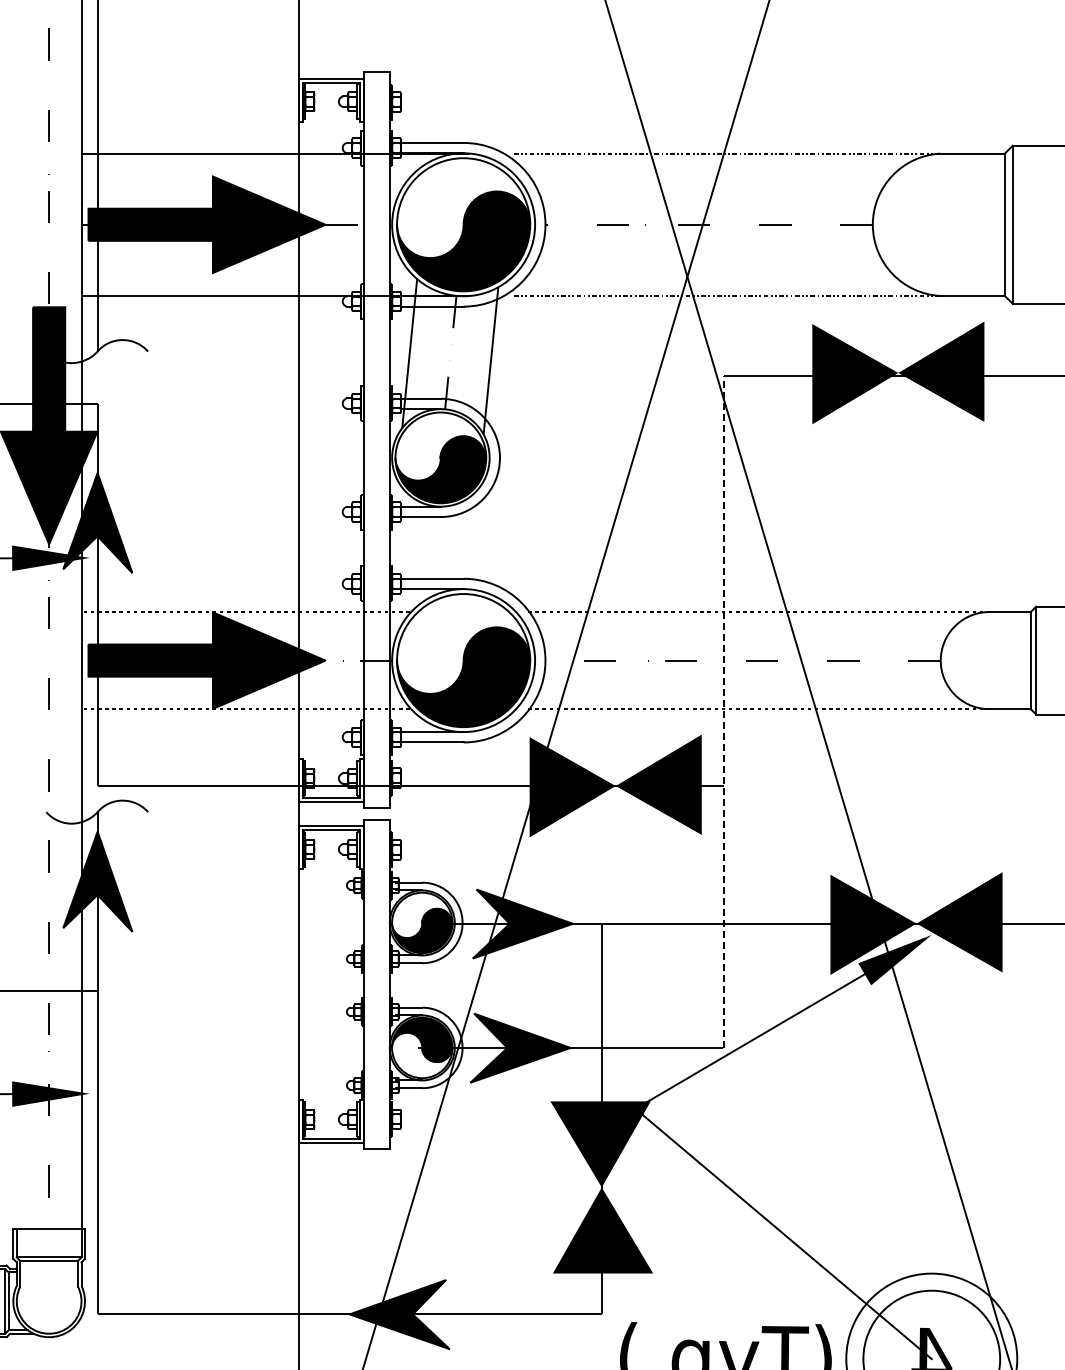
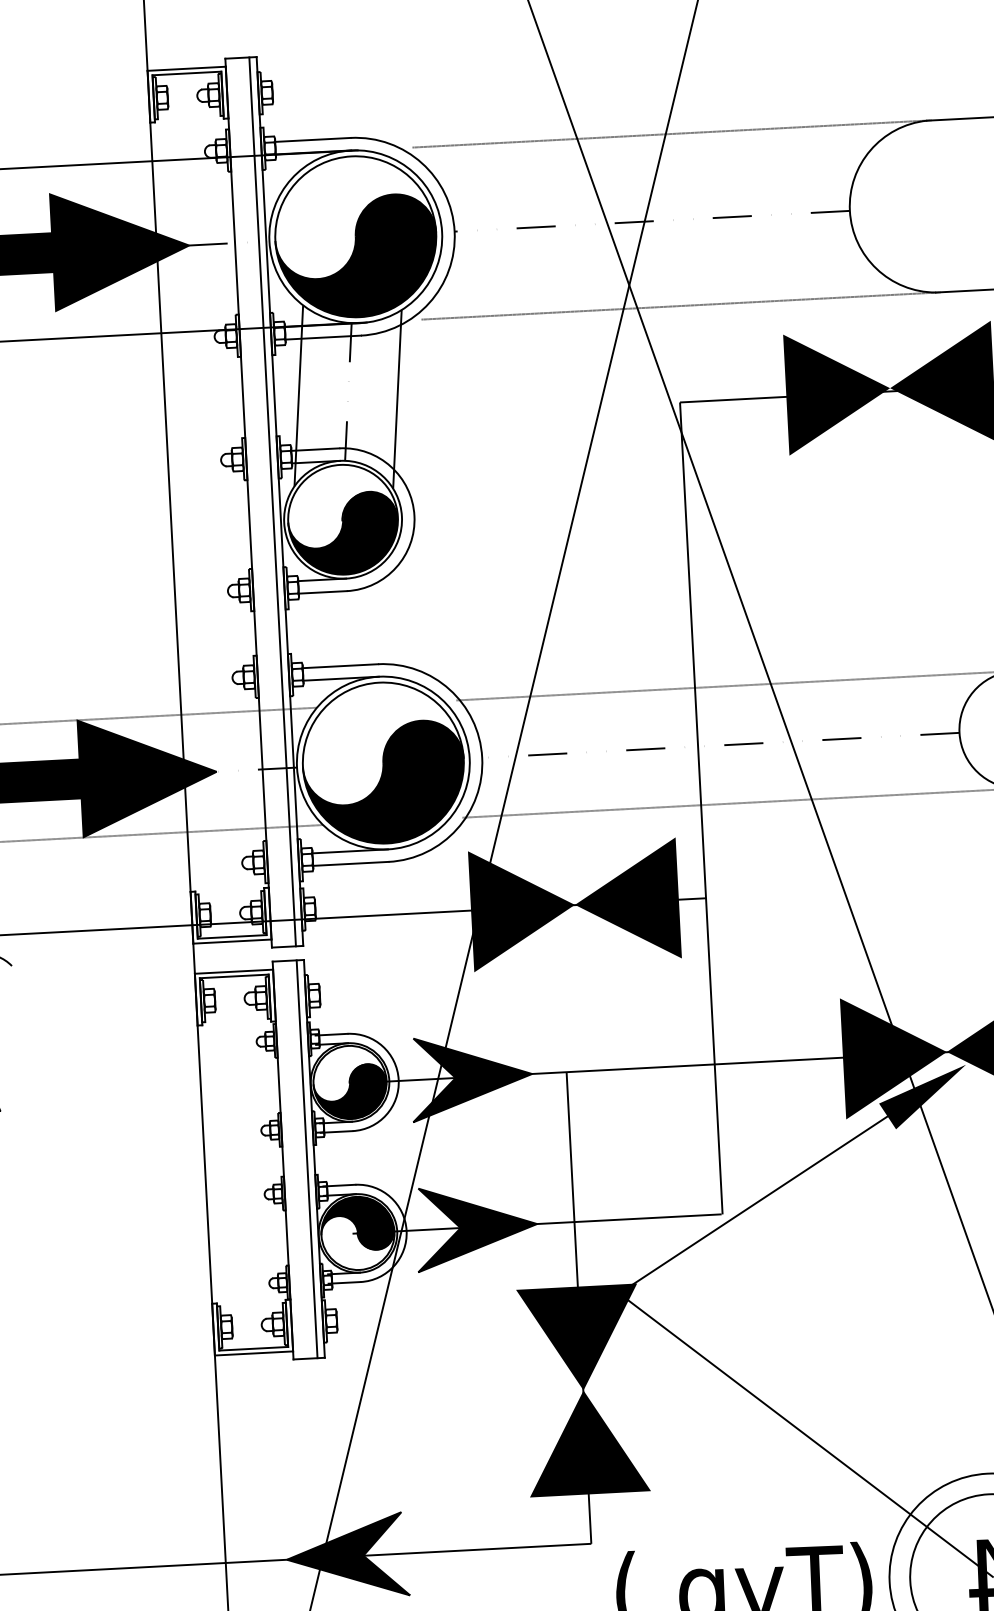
line: (383, 440) -> (272, 502), added
line: (724, 711) -> (701, 808), dashed -> solid
line: (383, 984) -> (307, 1159), added

